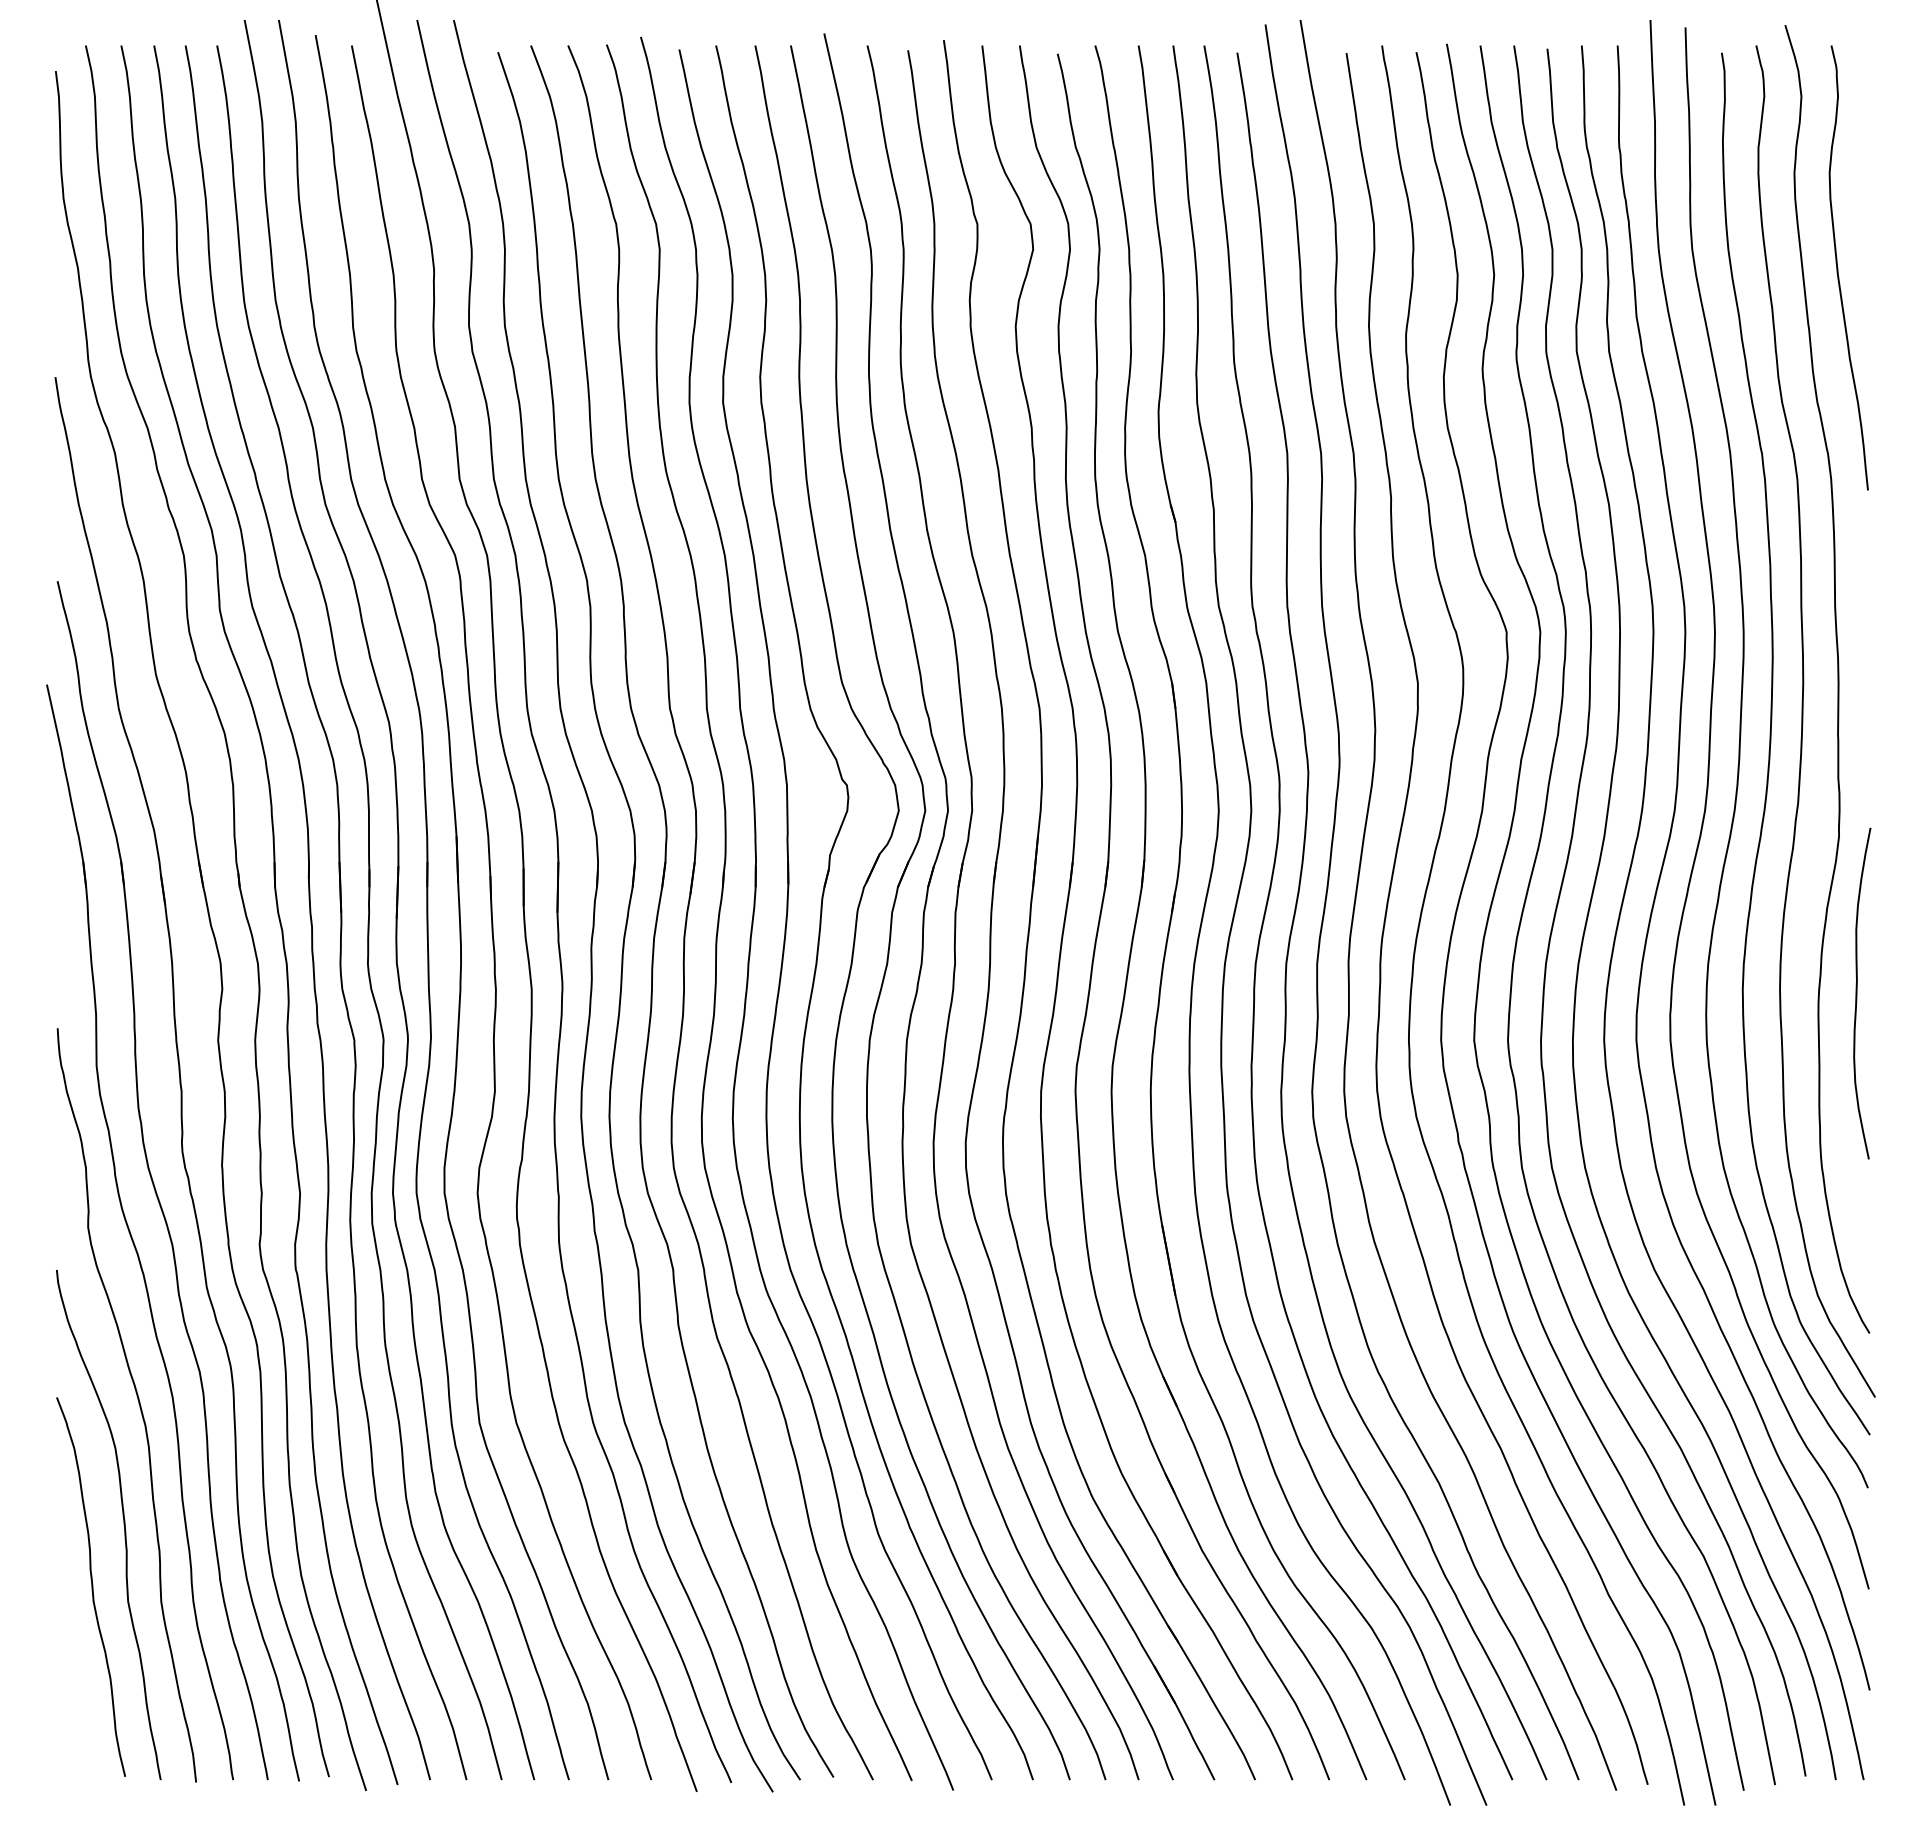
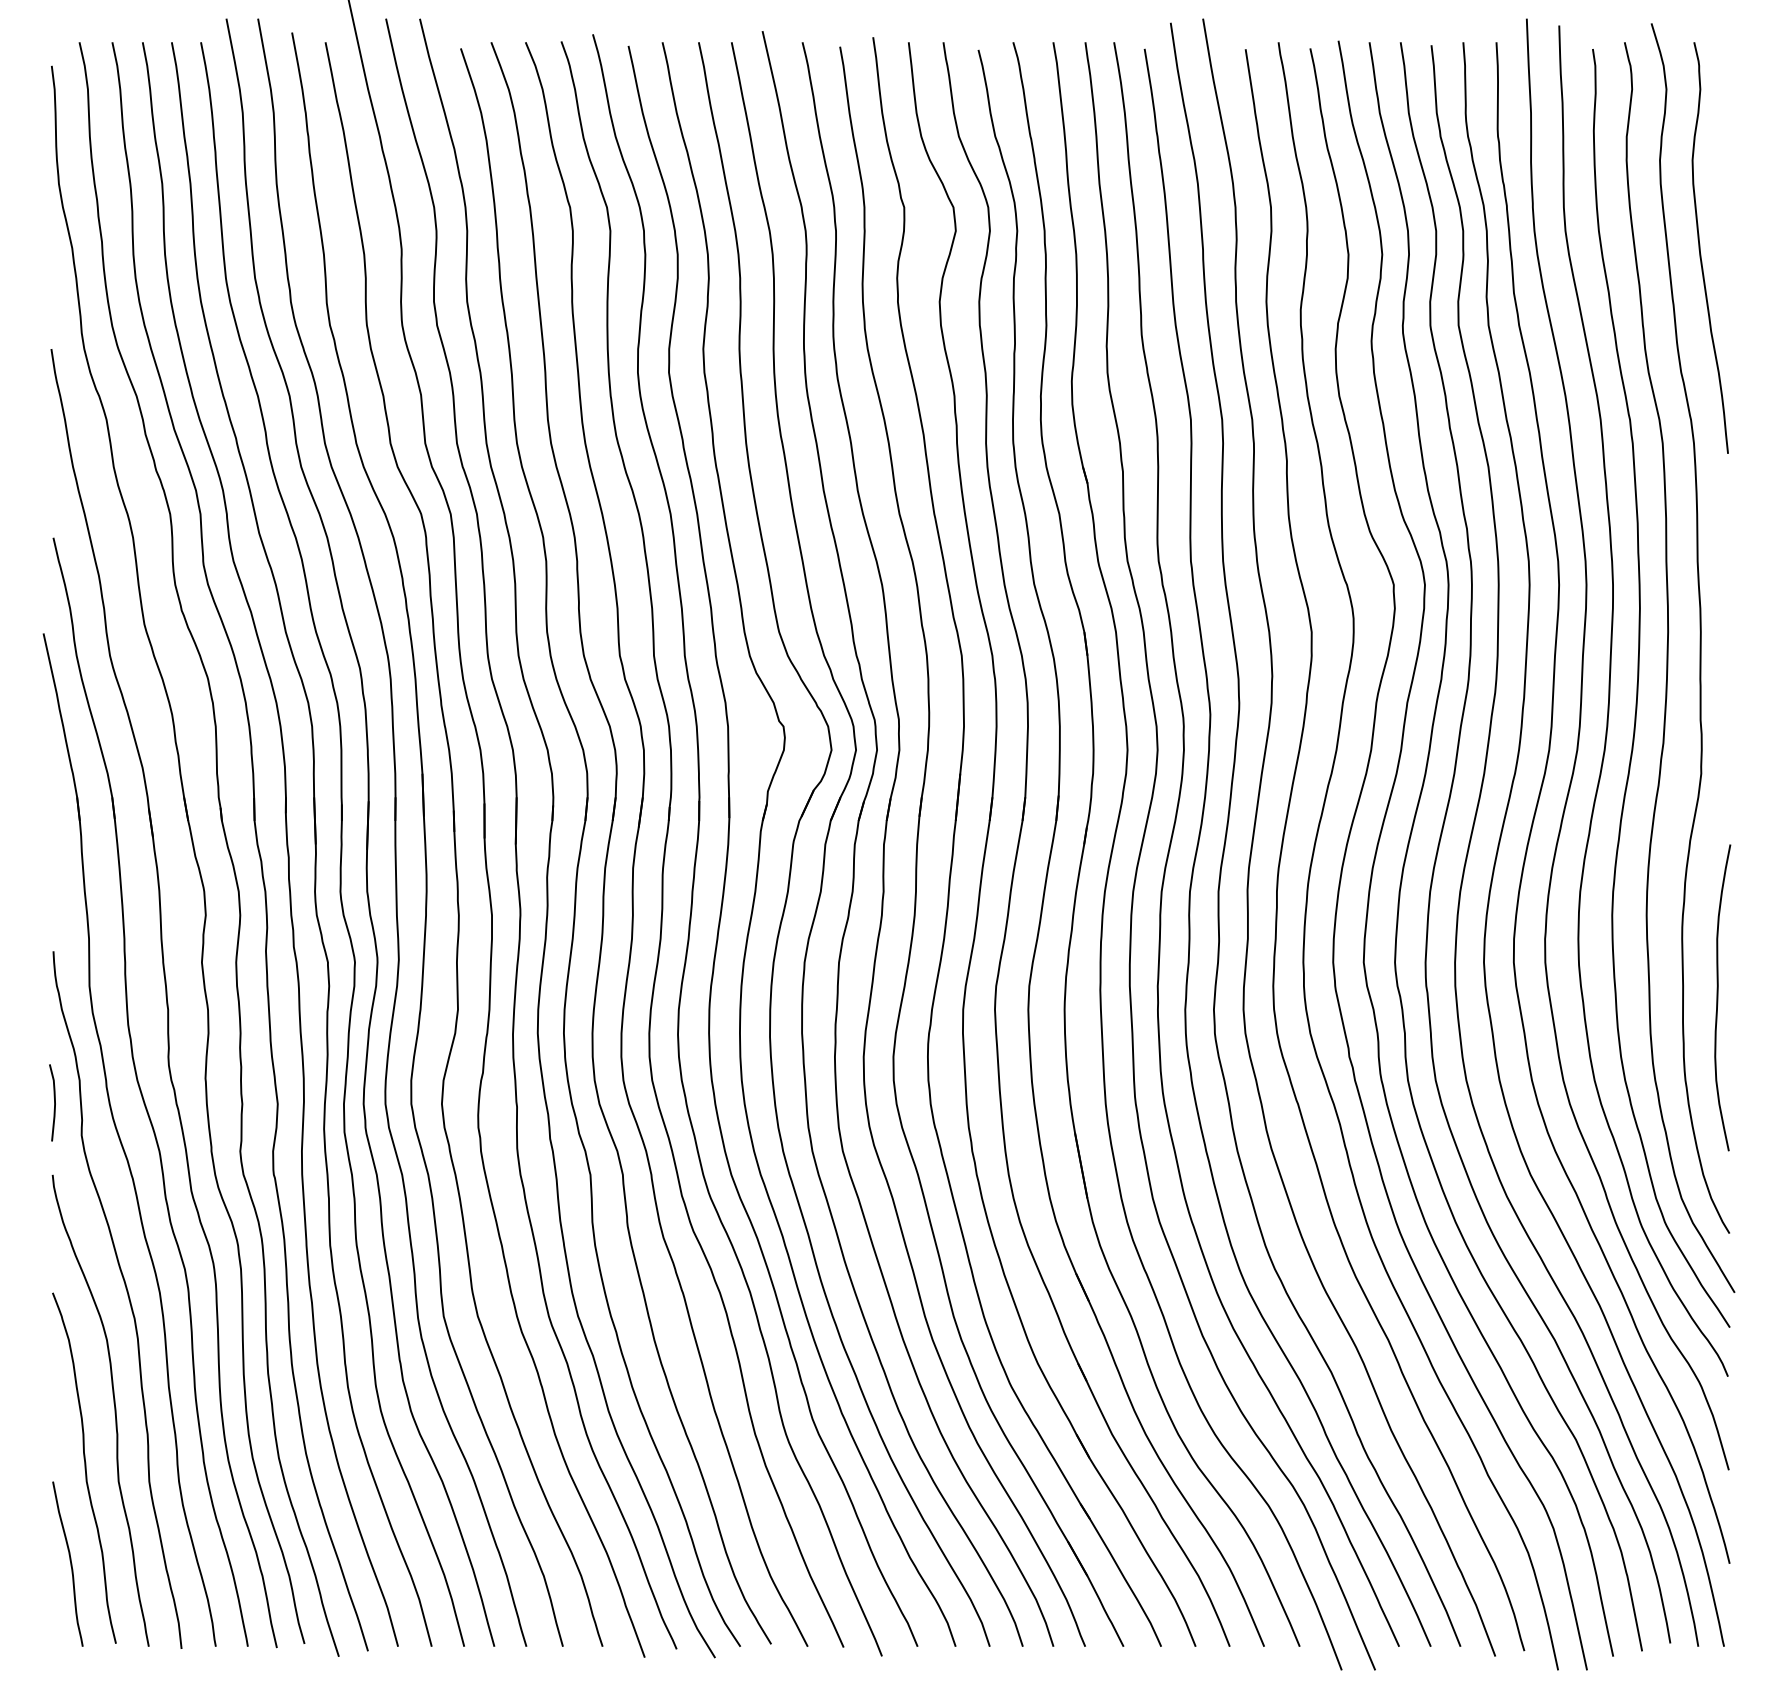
curve: (1857, 993) -> (1718, 997), moved
curve: (58, 1191) -> (54, 1102), added
curve: (75, 1689) -> (69, 1562), added

